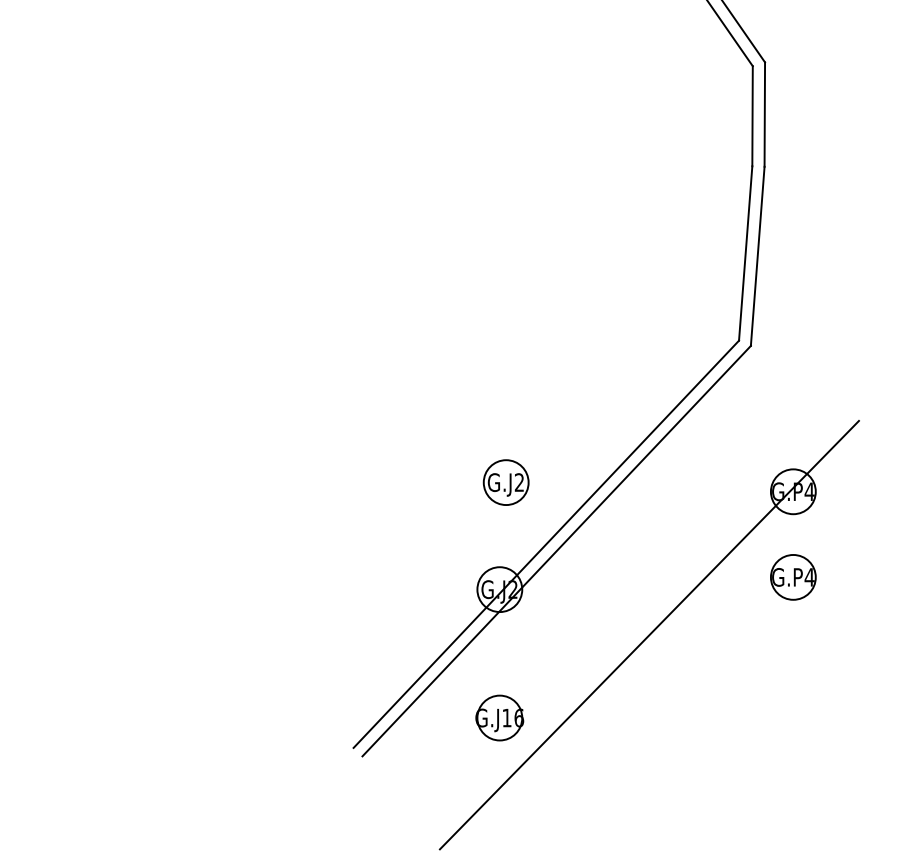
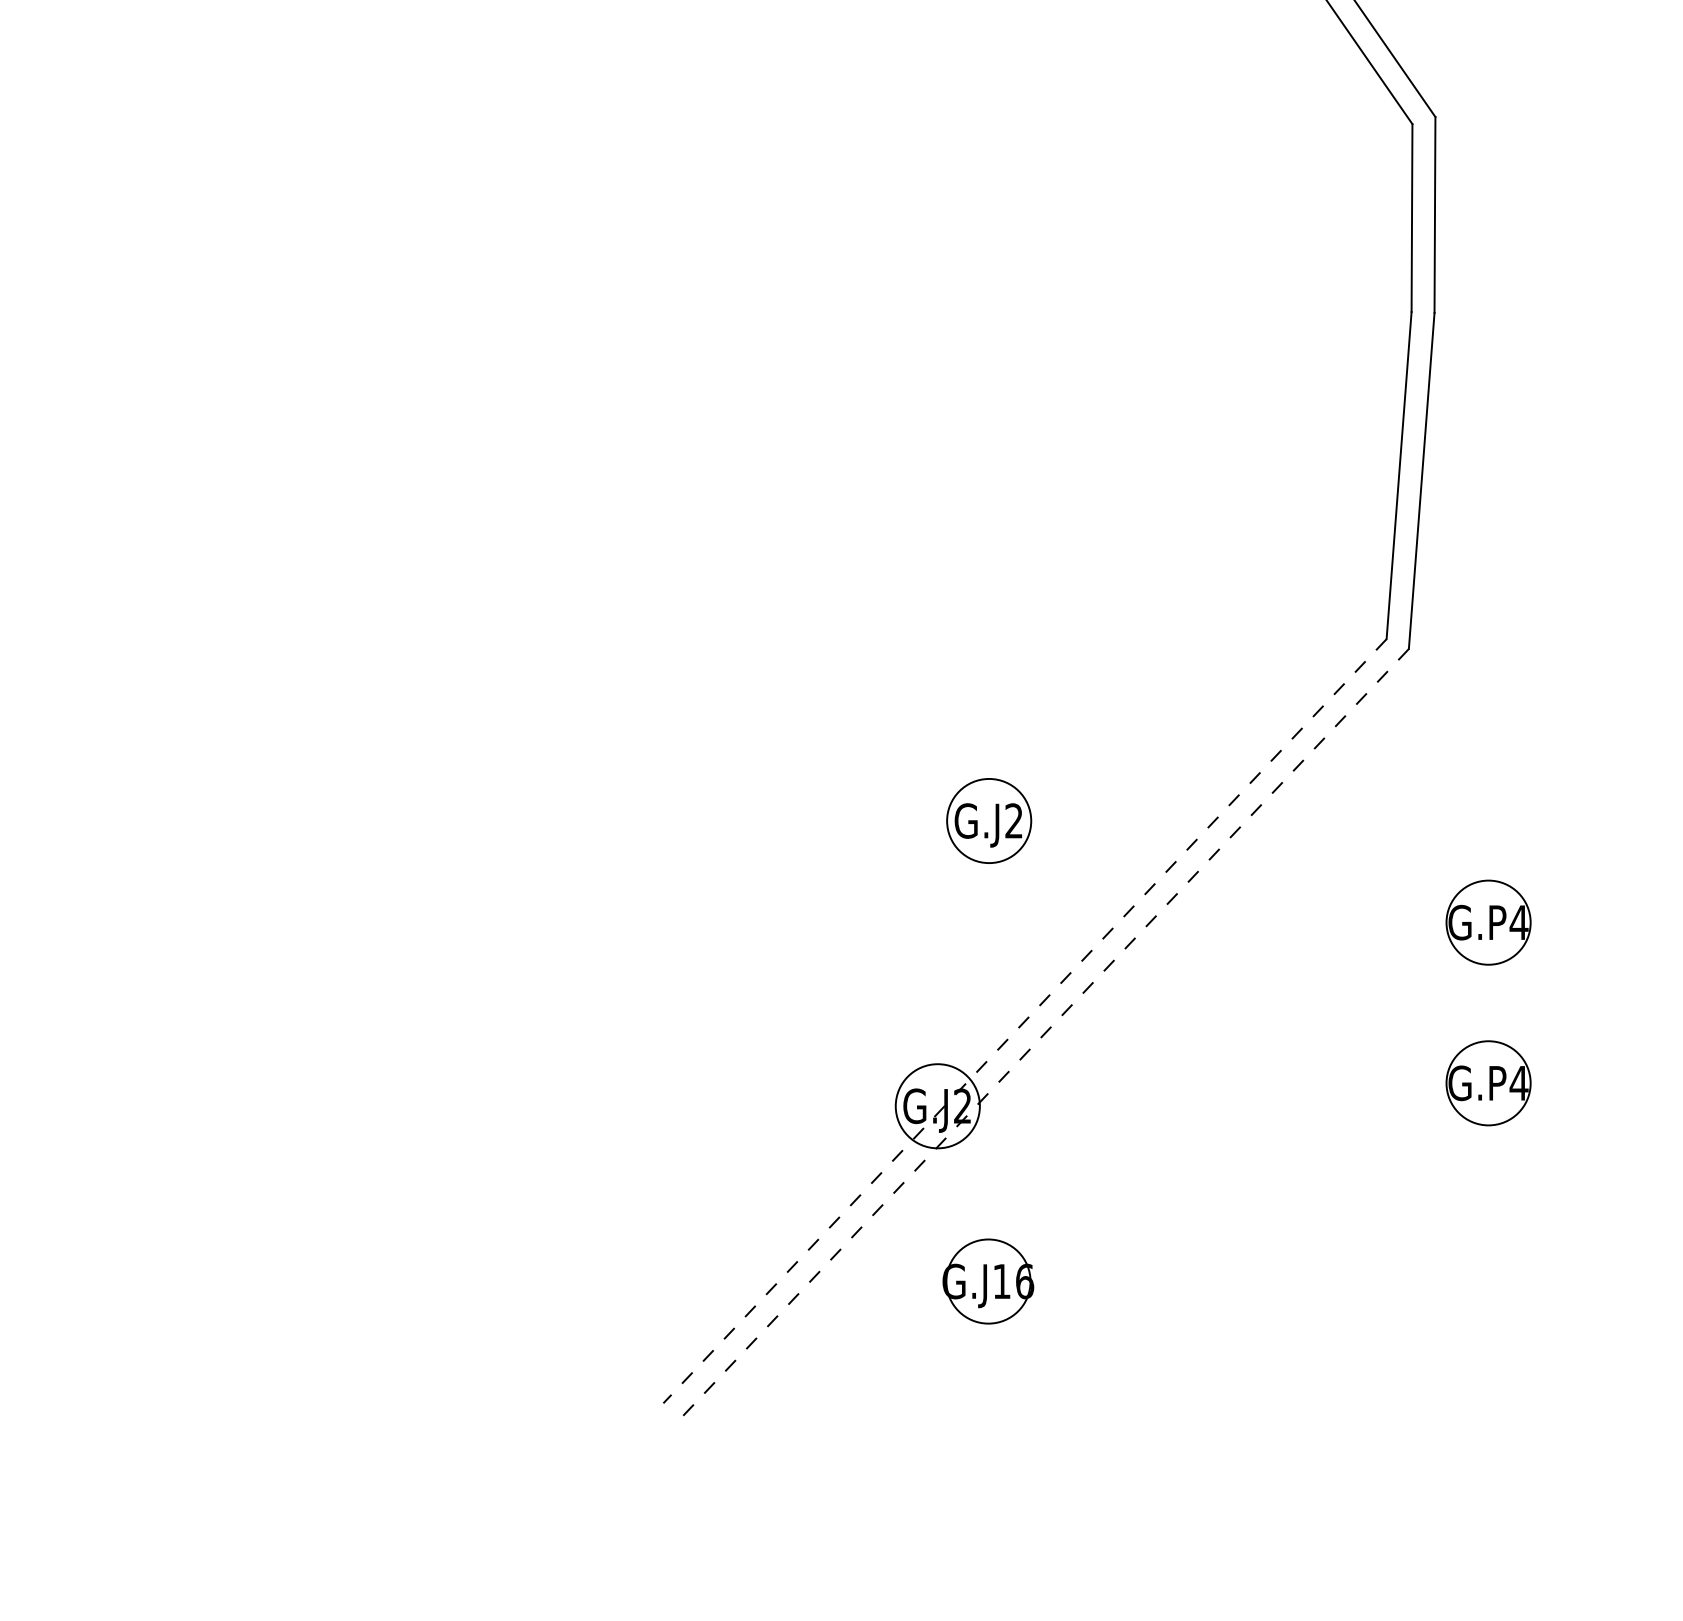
part: (505, 482) -> (987, 820), moved
line: (545, 544) -> (1023, 1021), solid -> dashed
line: (556, 551) -> (1044, 1034), solid -> dashed
line: (648, 634) -> (1216, 1190), removed
part: (499, 717) -> (987, 1280), moved

